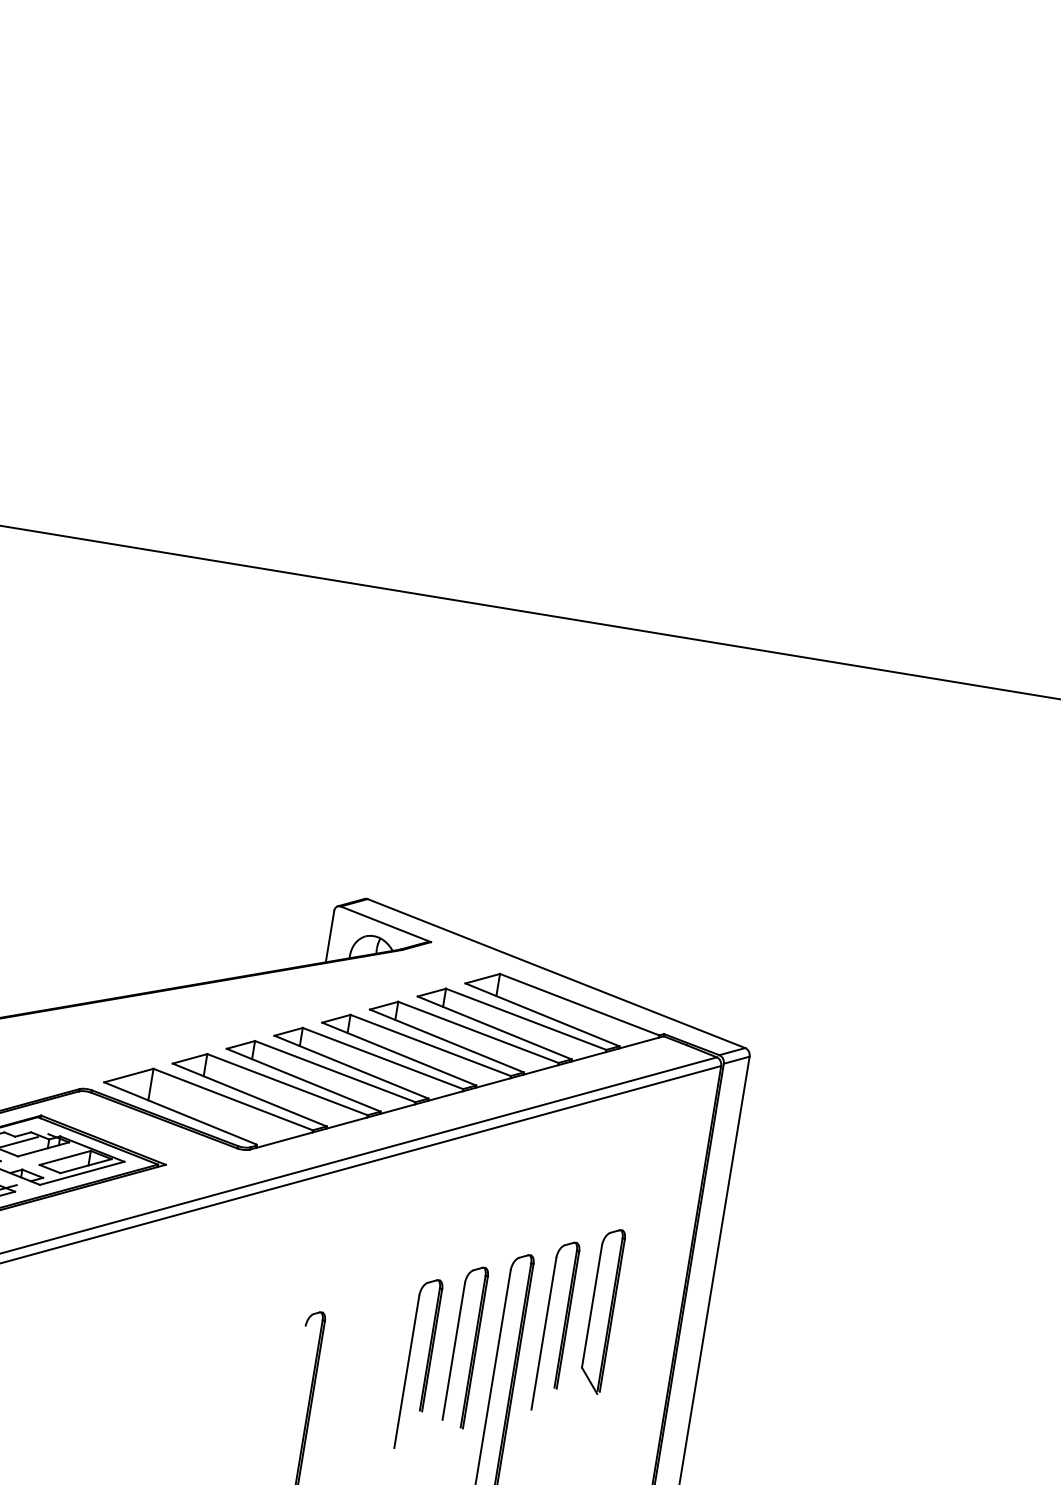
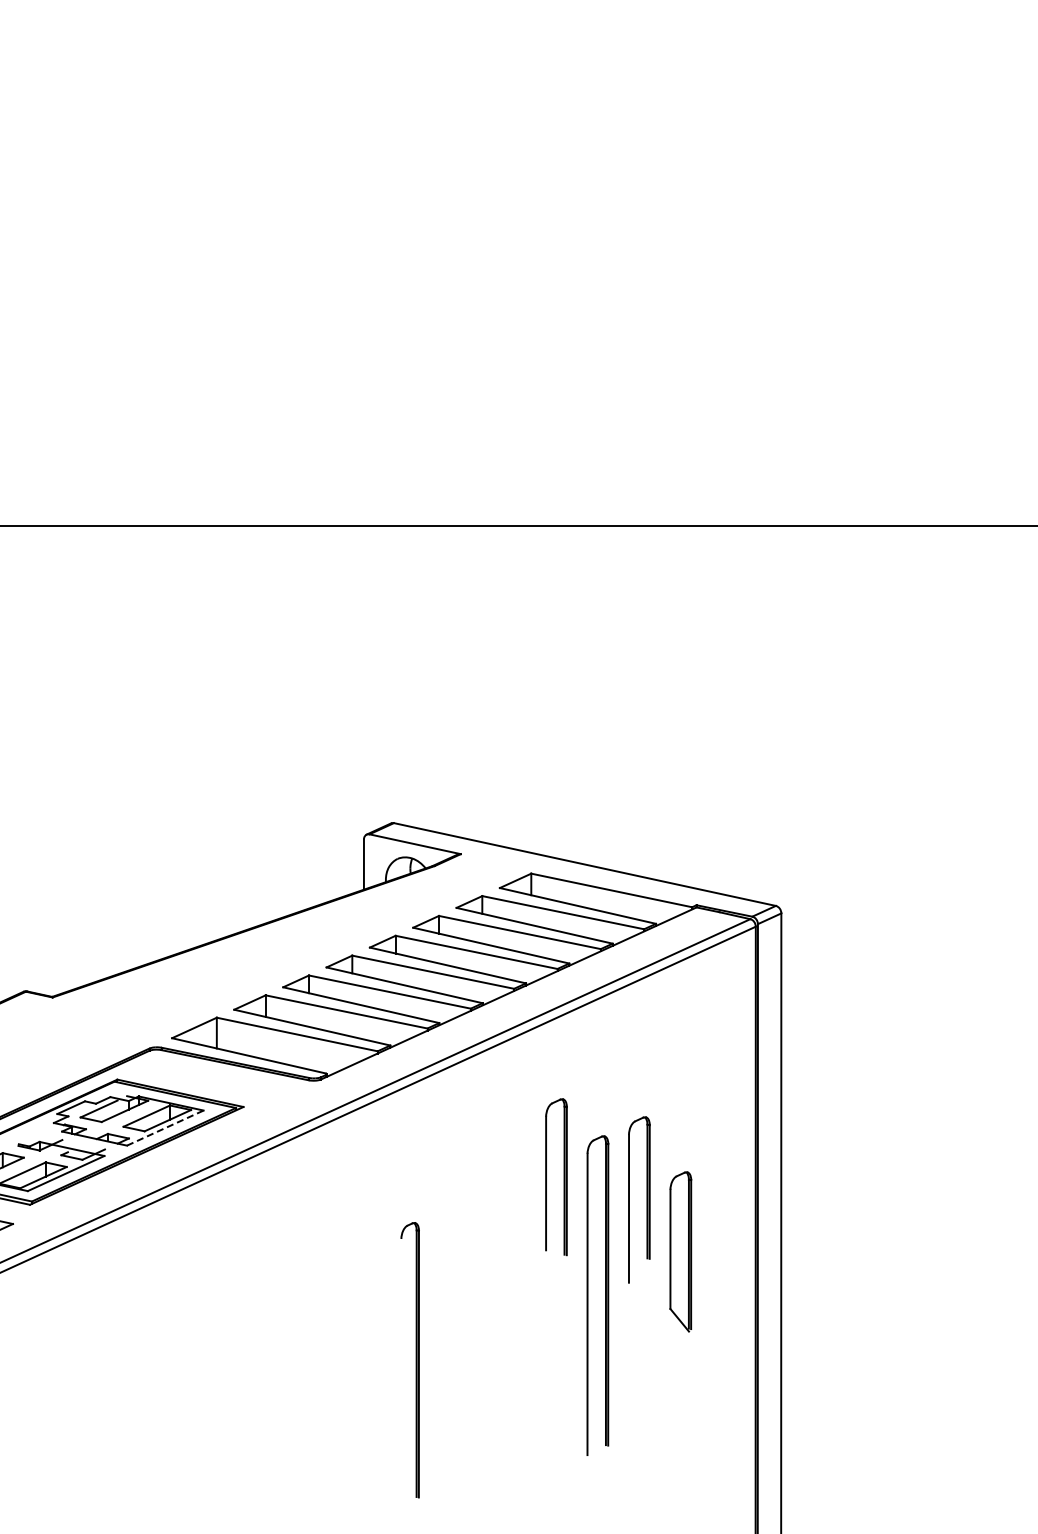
line: (82, 1172) -> (165, 1127), solid -> dashed
part: (601, 1310) -> (680, 1251), moved
part: (472, 1348) -> (563, 1177), moved
part: (426, 1365) -> (522, 1257), removed

